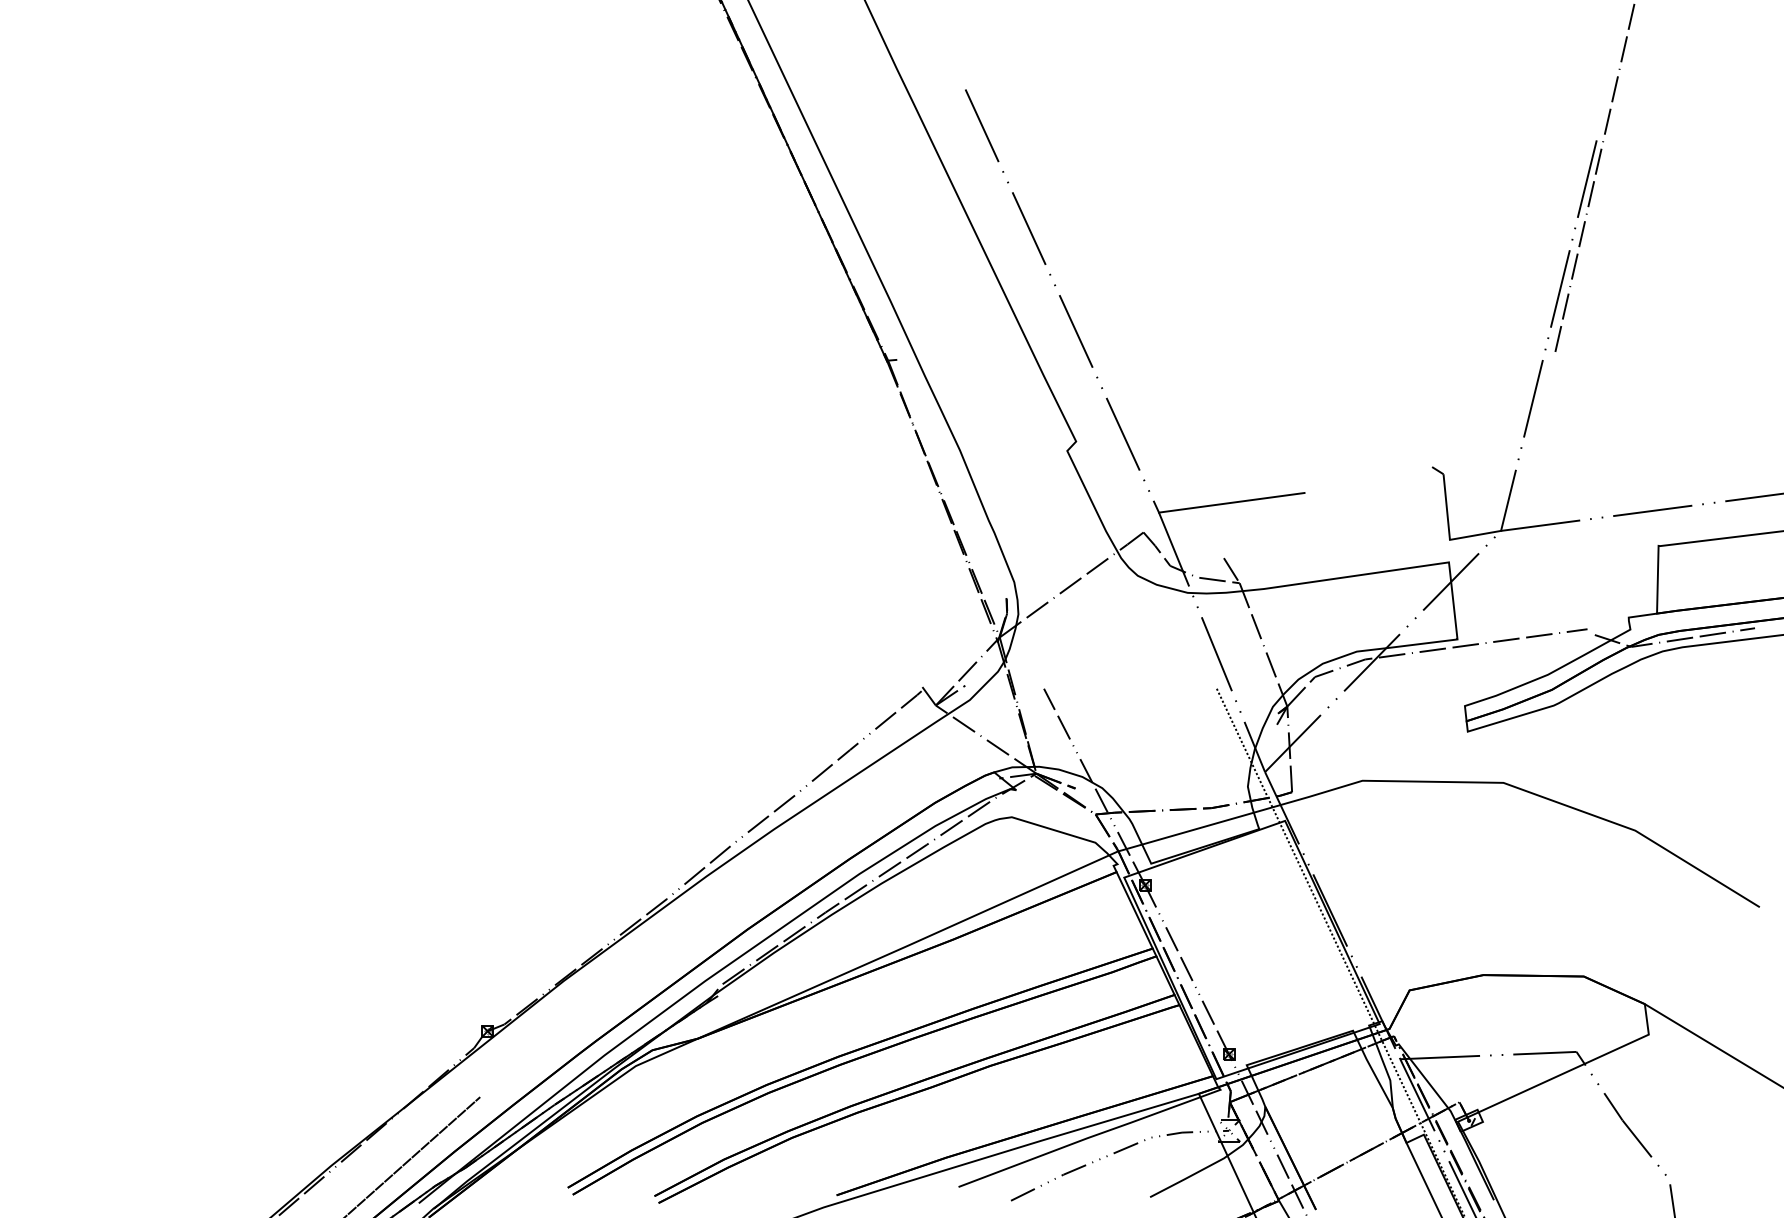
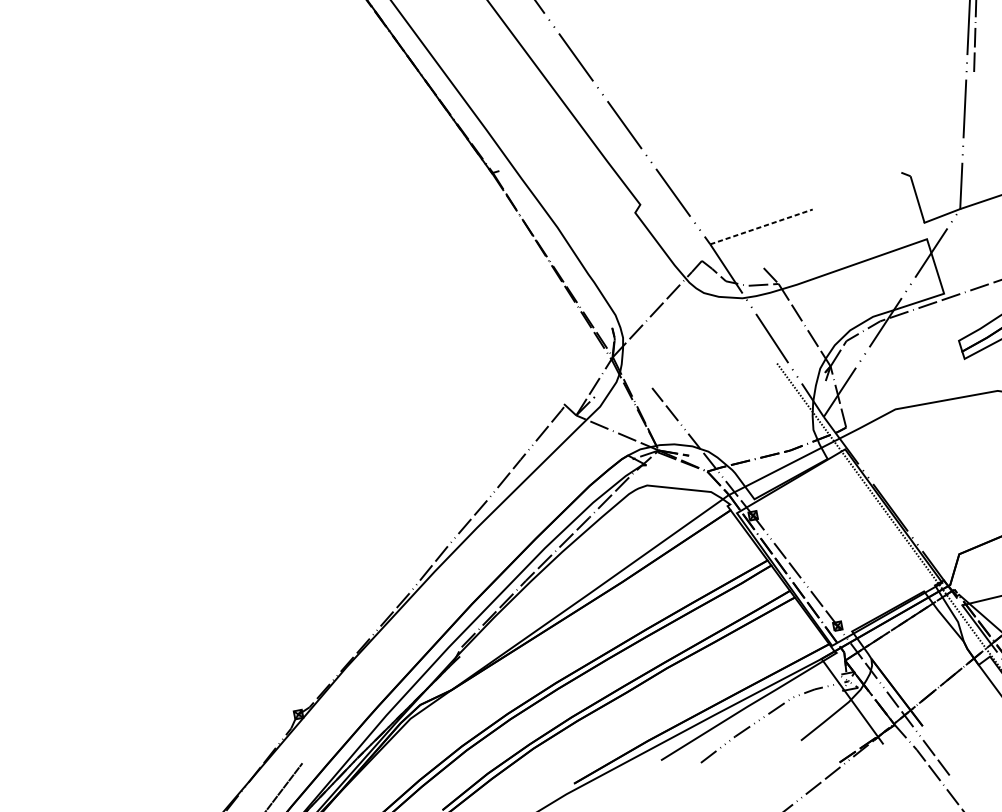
line: (1232, 502) -> (762, 226), solid -> dashed

